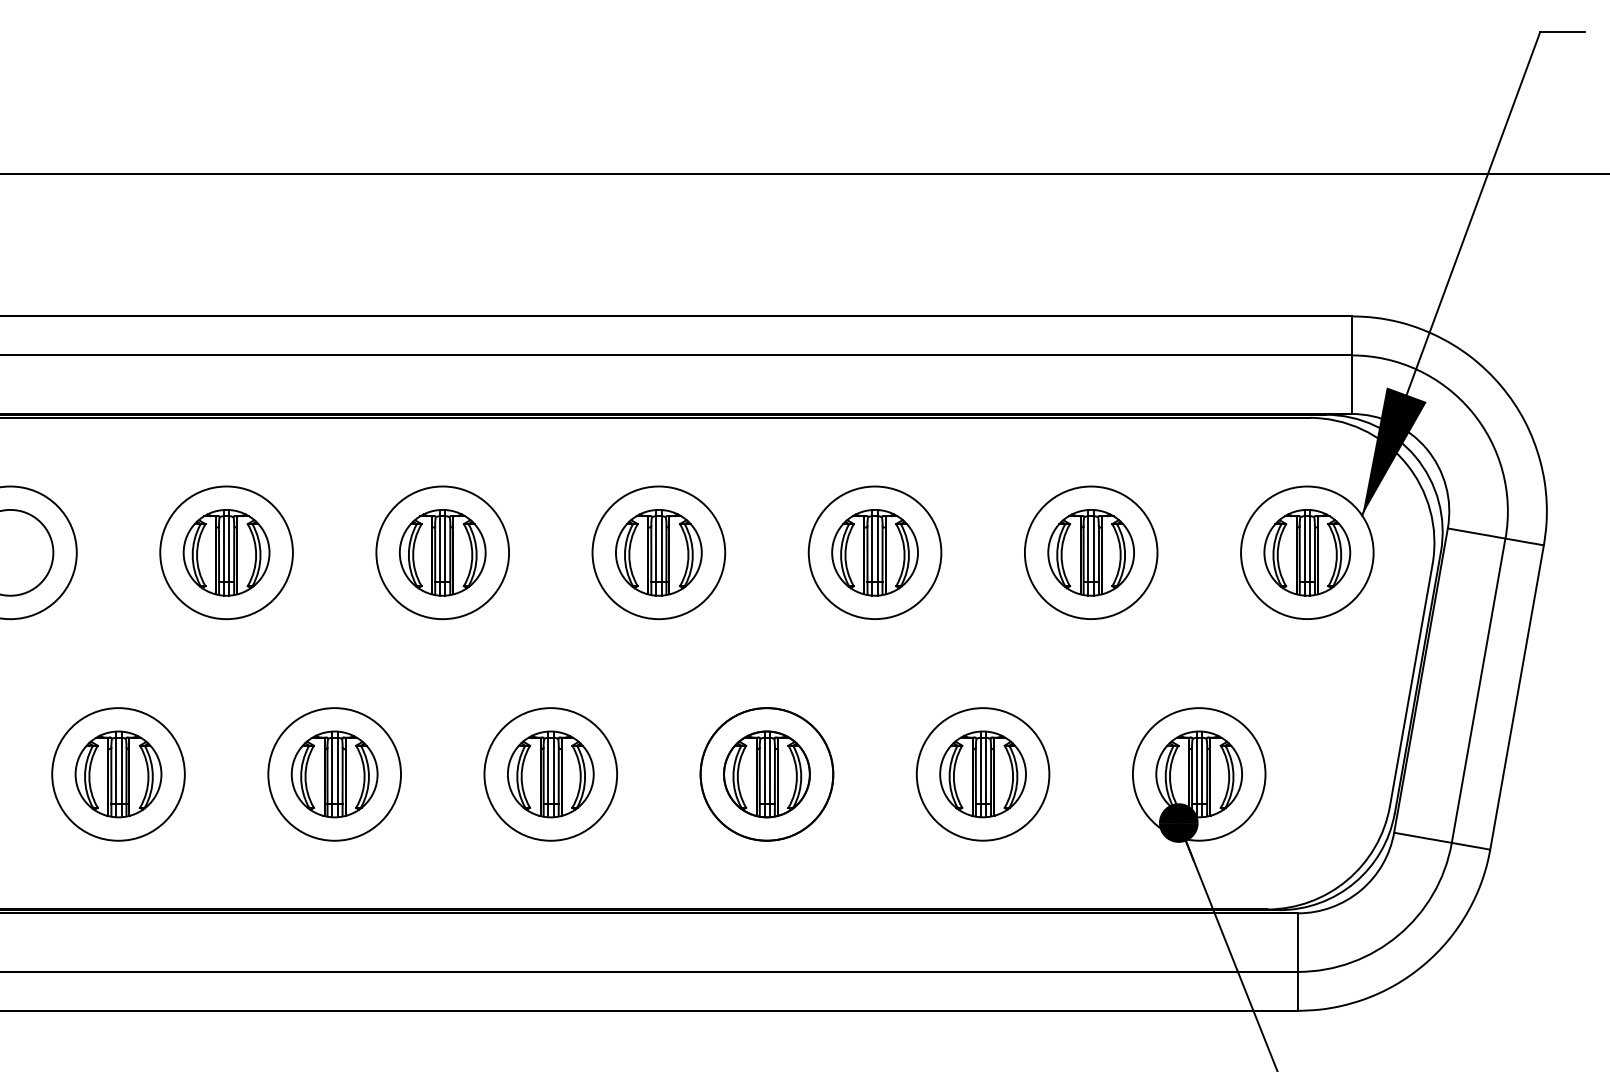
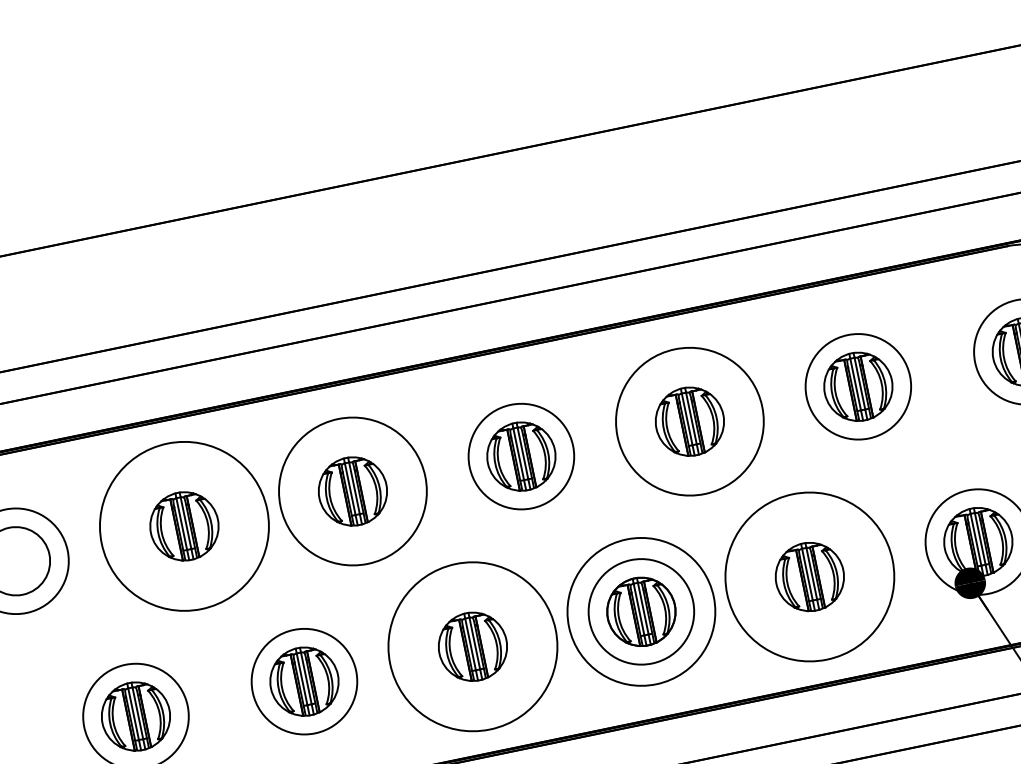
circle: (226, 552) -> (184, 526), size x1.6
circle: (442, 552) -> (352, 491), size x1.4
circle: (874, 552) -> (689, 421), size x1.4
circle: (550, 774) -> (472, 646), size x1.6
circle: (766, 774) -> (641, 612), size x1.4
circle: (982, 774) -> (809, 577), size x1.6

